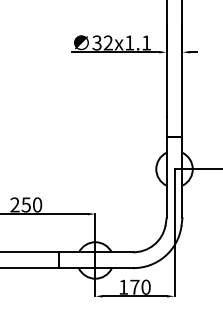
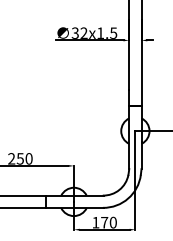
text: (146, 42) -> (113, 32), 32x1.1 -> 32x1.5

